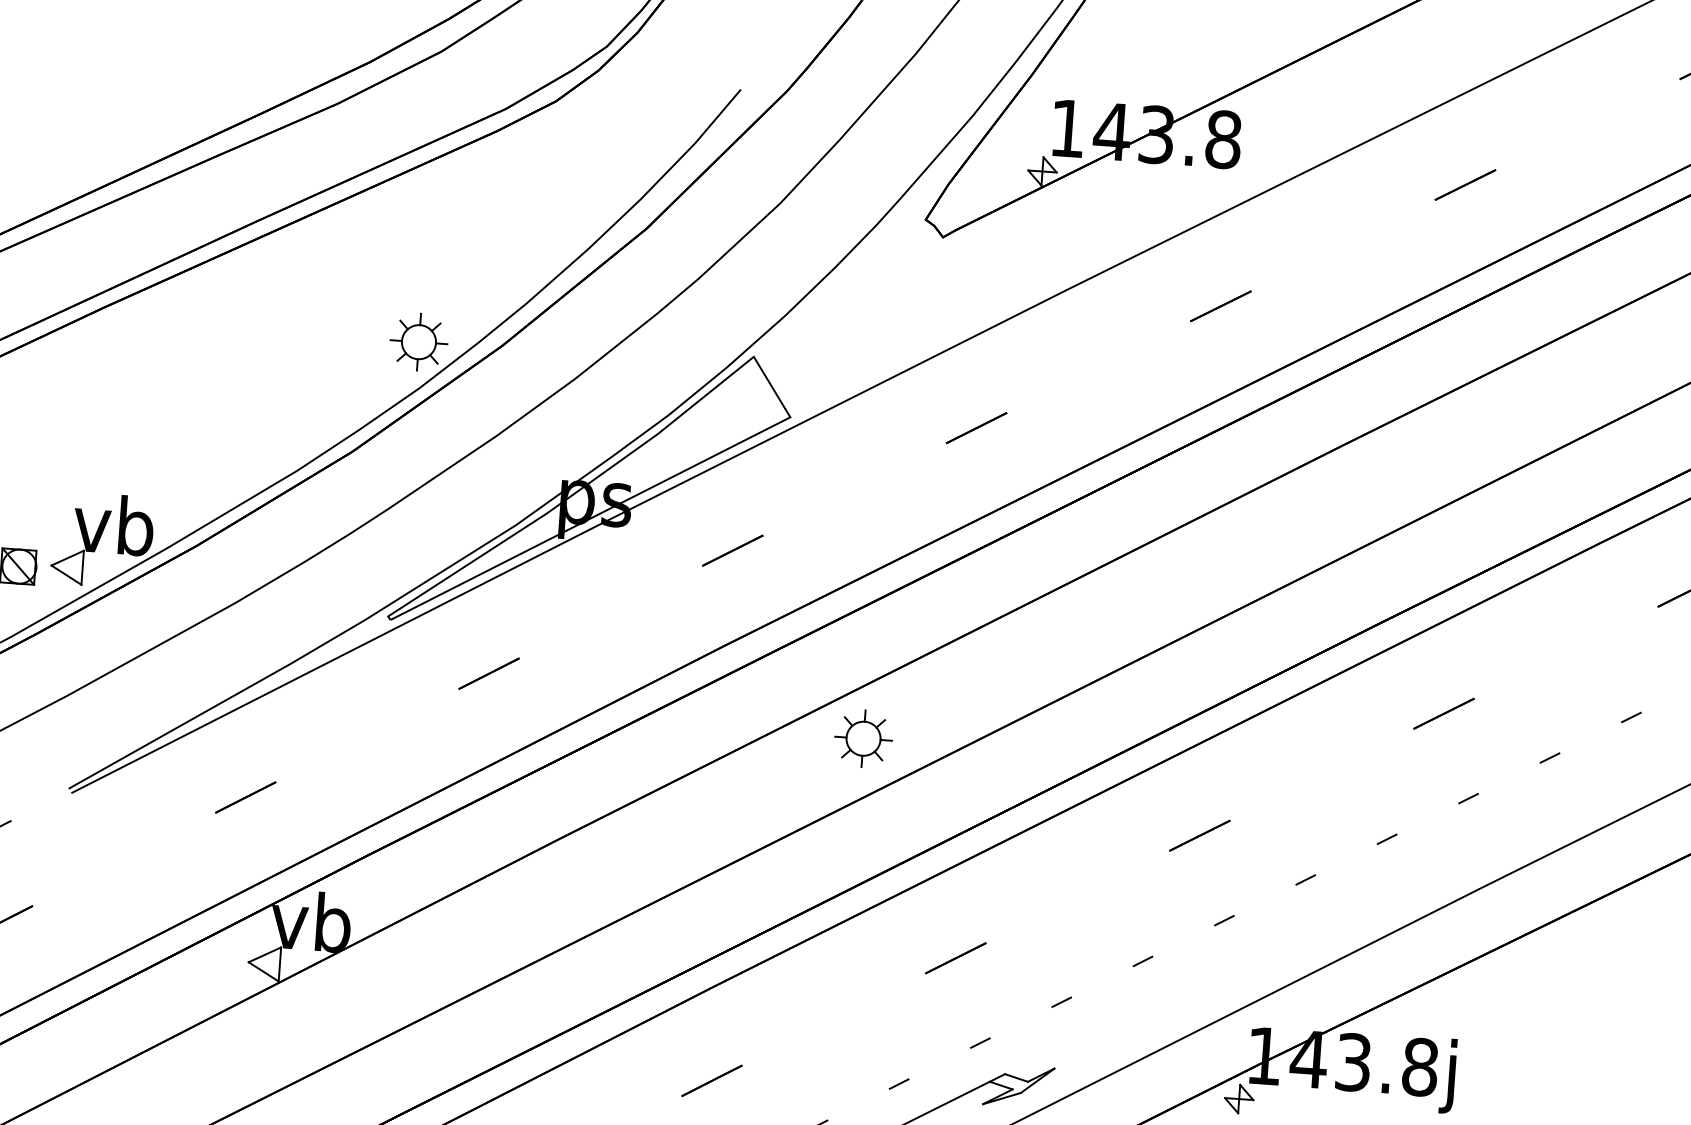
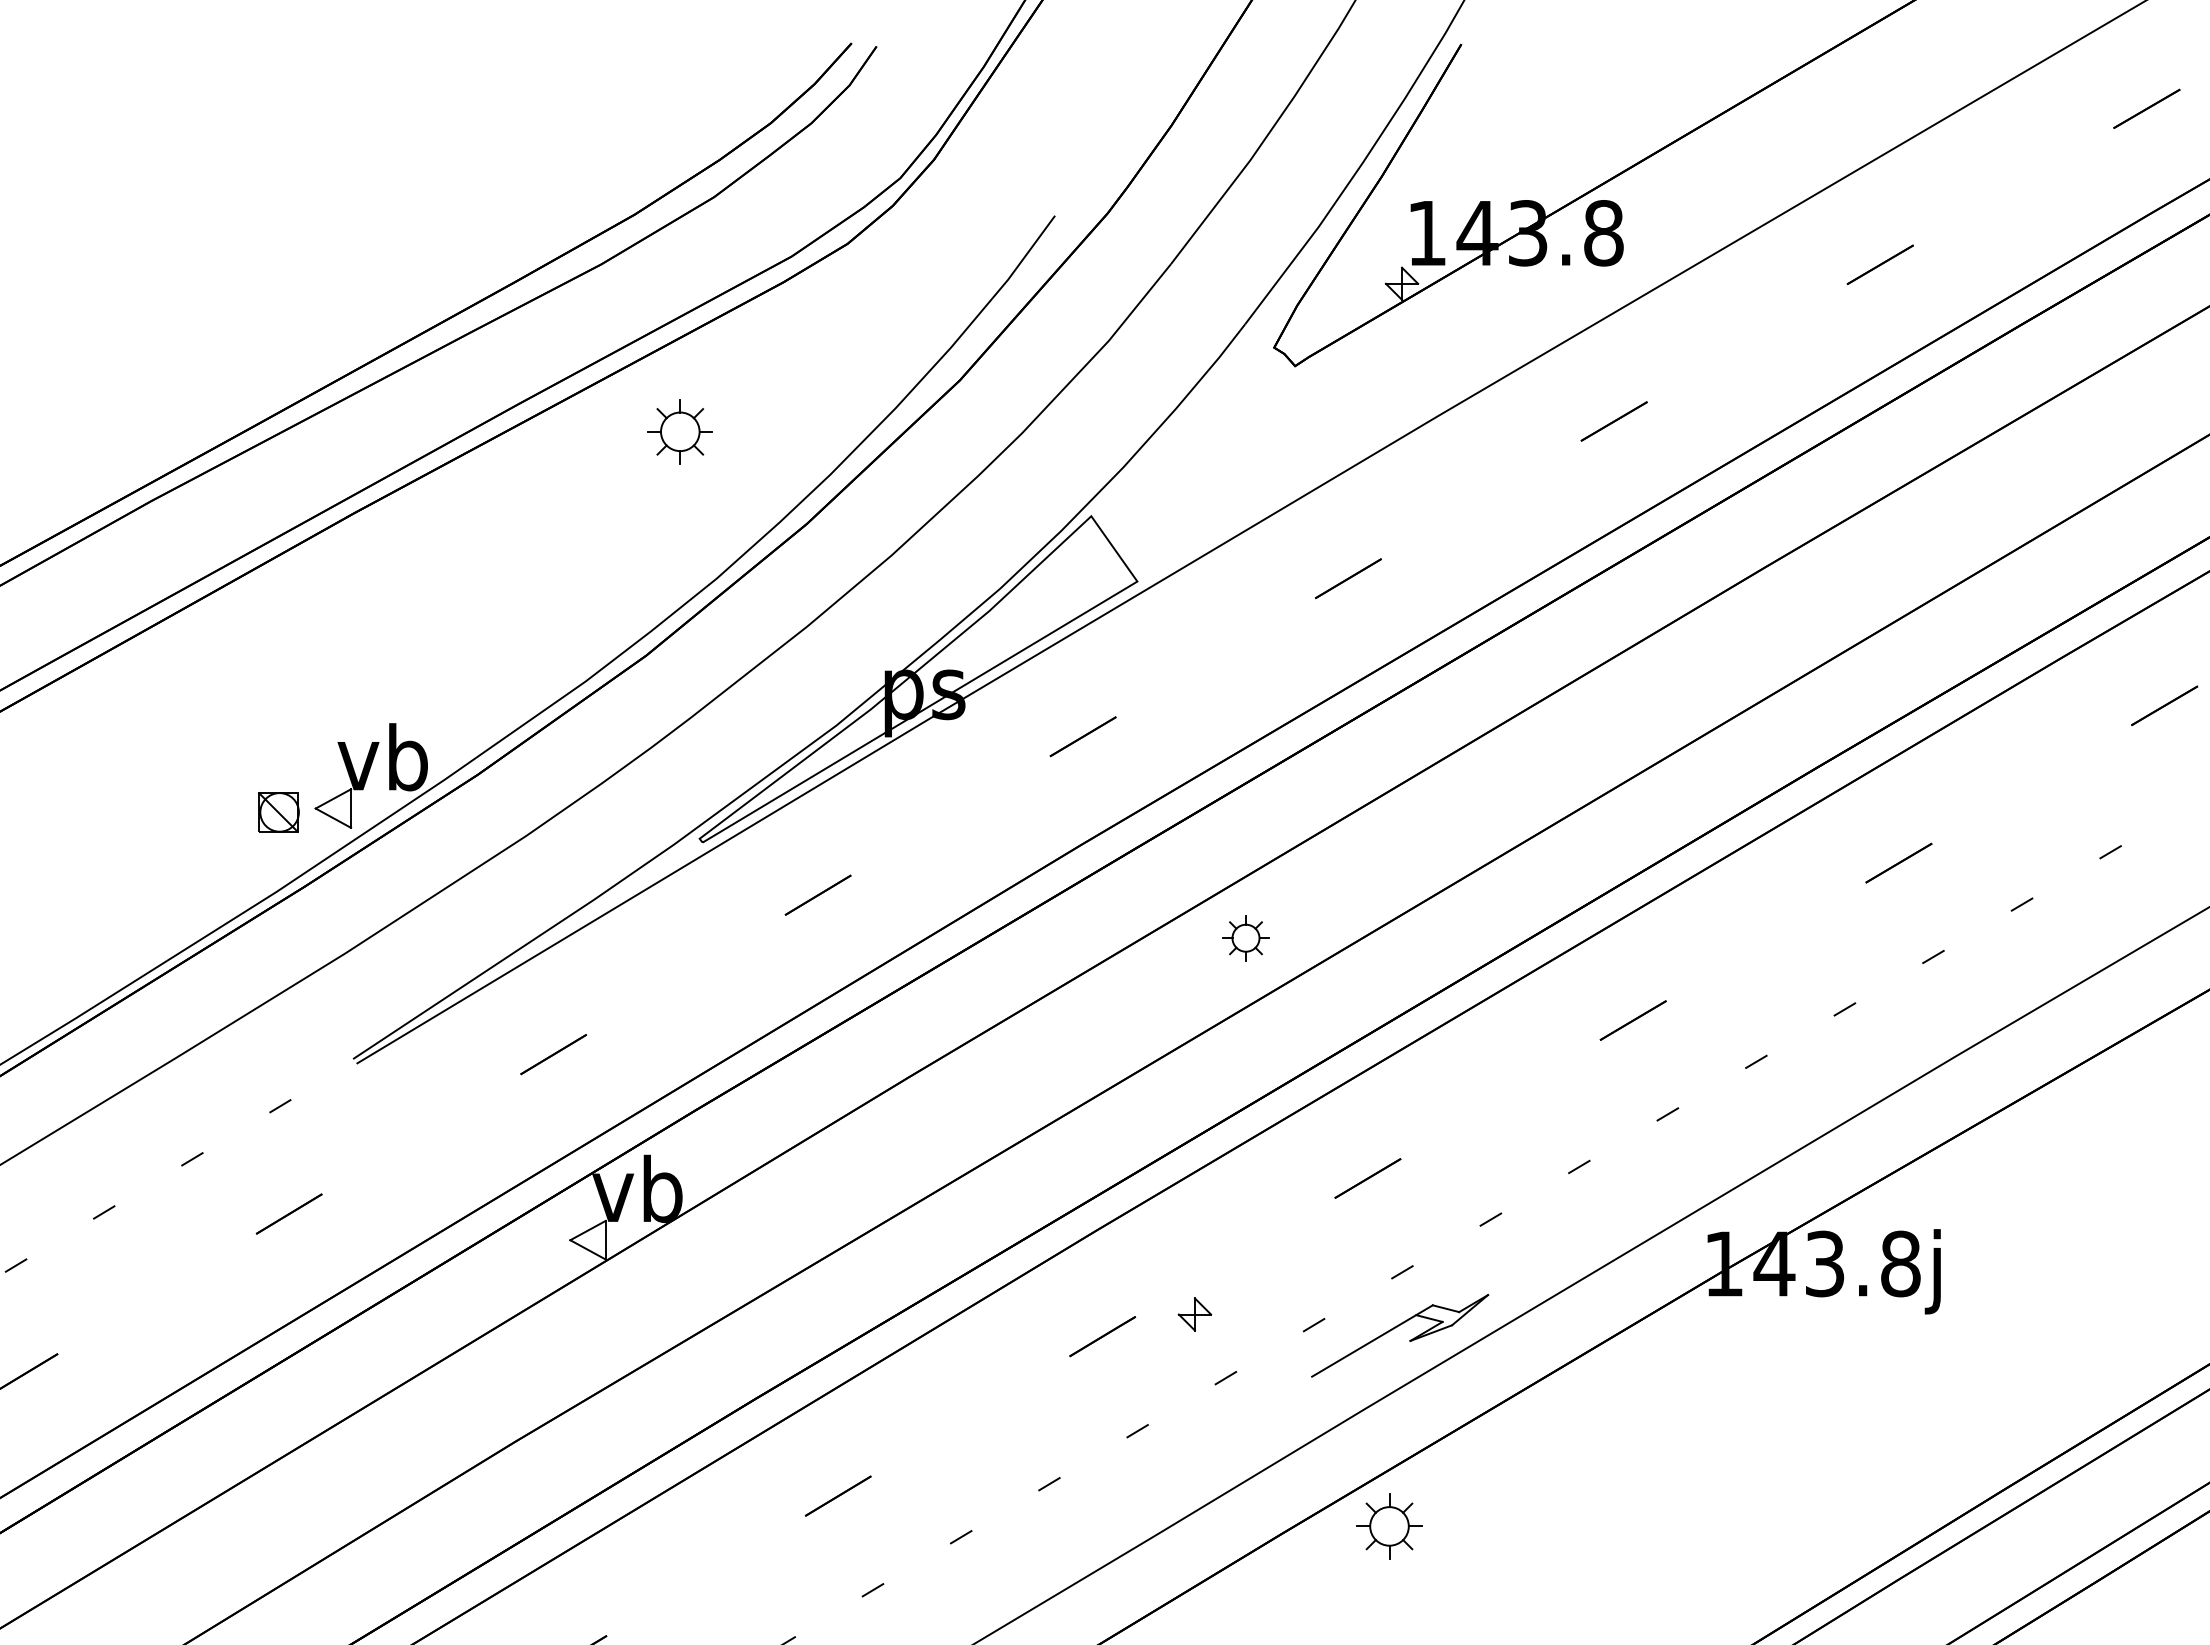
part: (418, 341) -> (679, 431), moved
part: (863, 737) -> (1245, 937), size x0.7
part: (1238, 1099) -> (1194, 1314), moved

